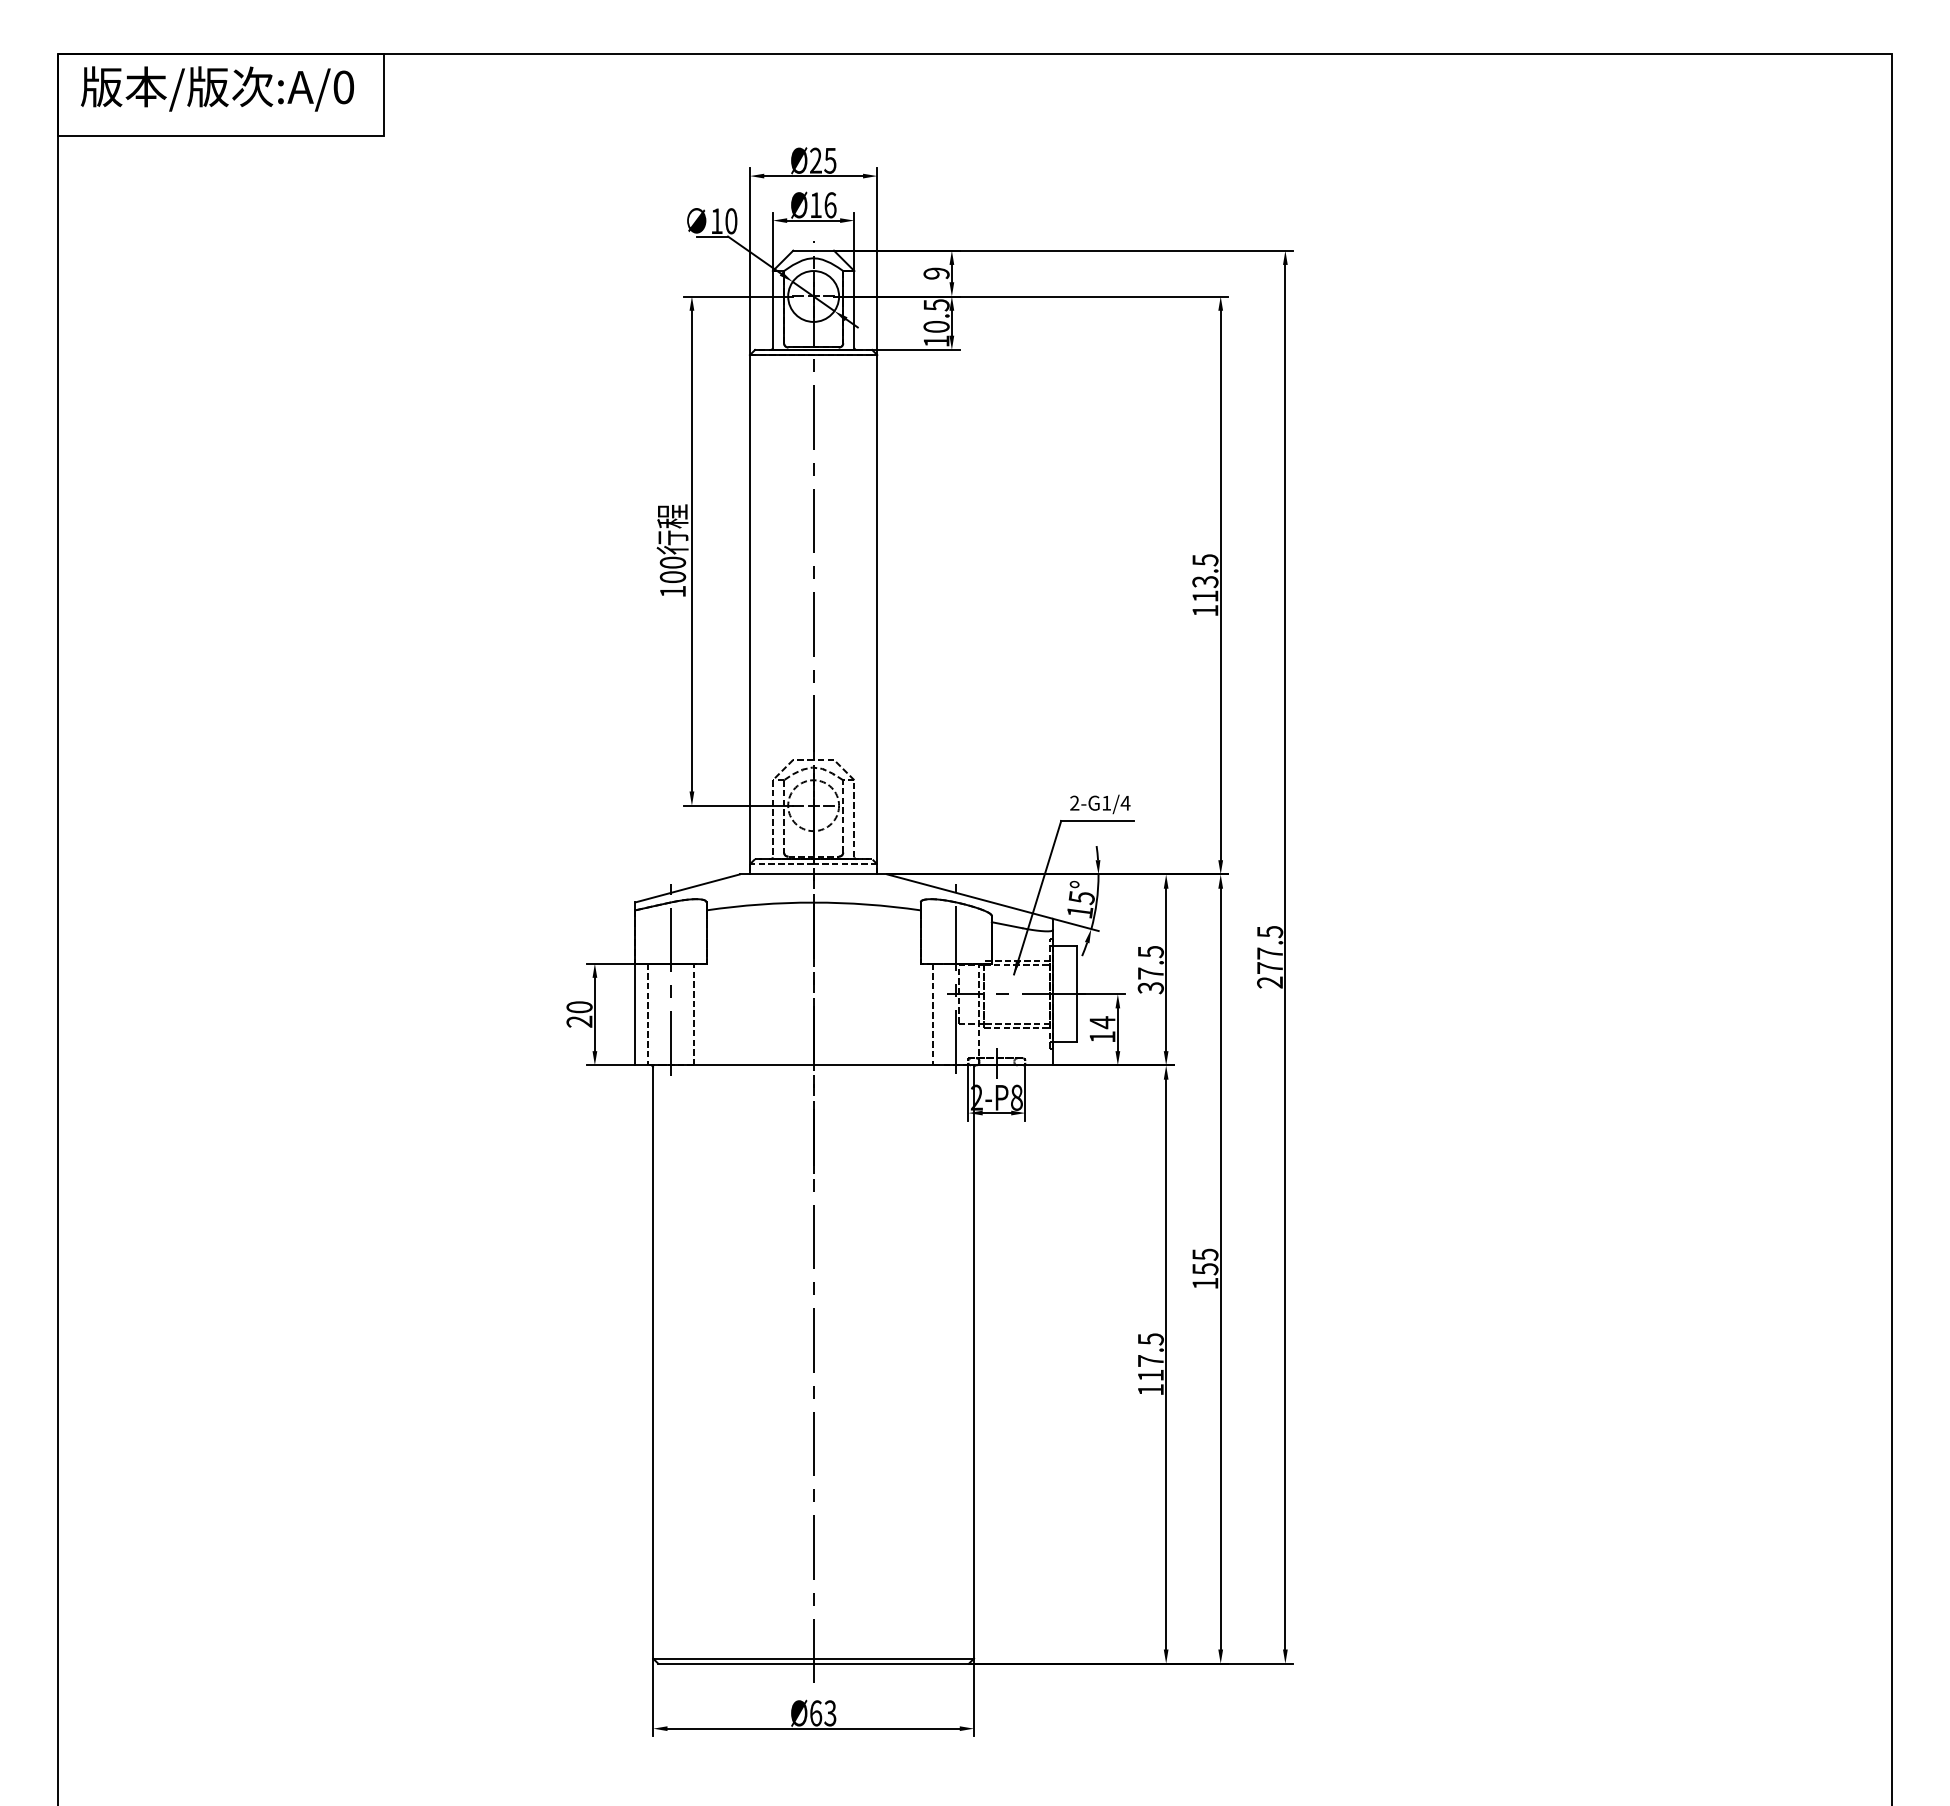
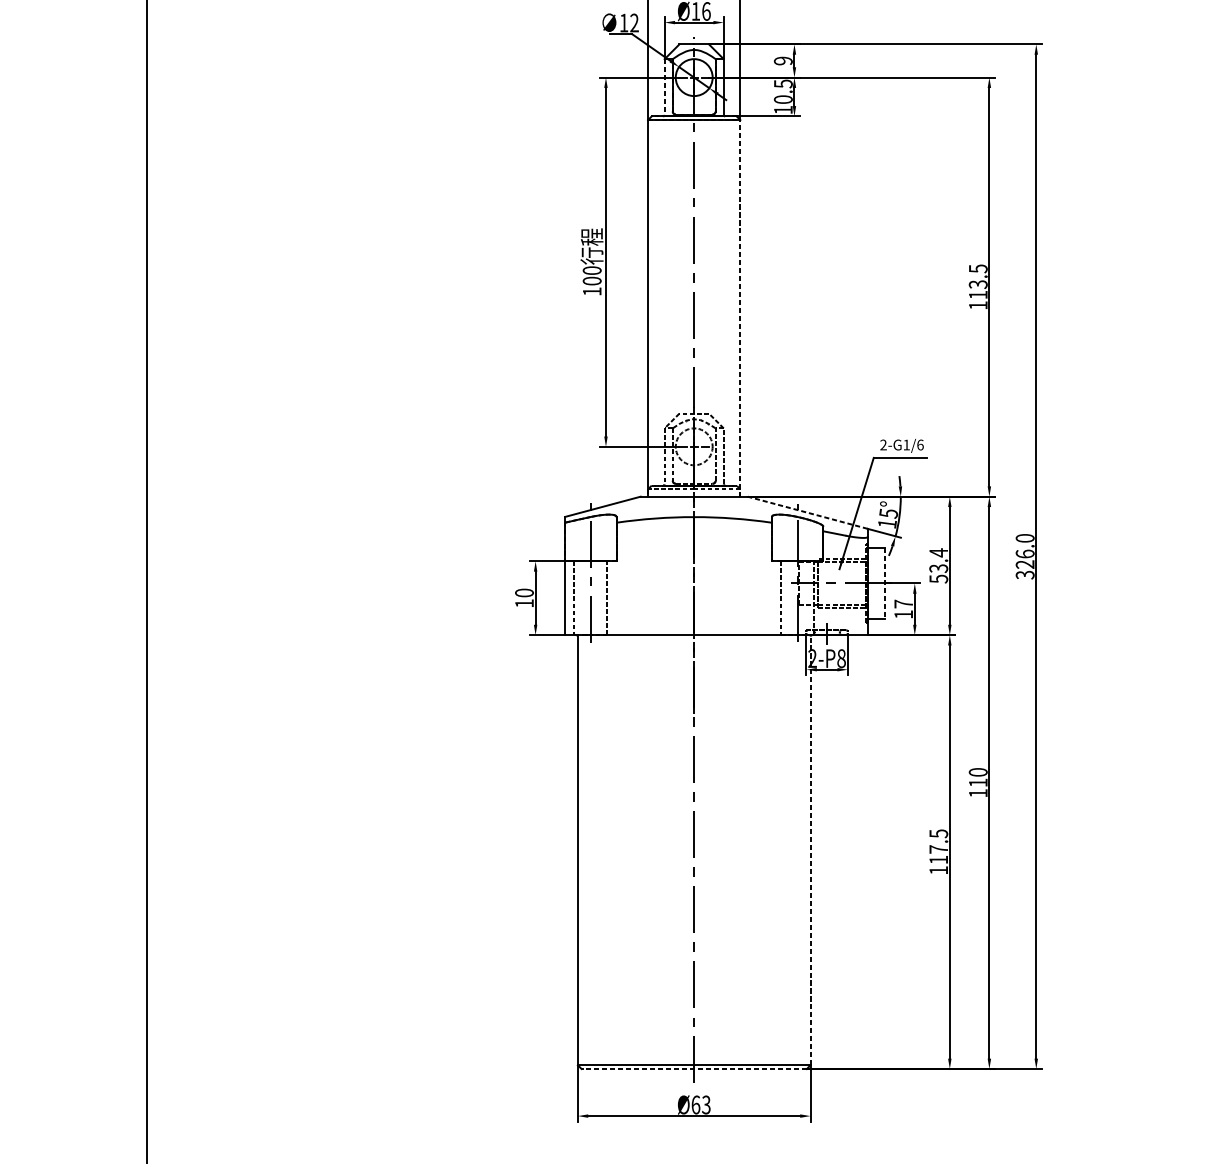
text: (731, 221) -> (634, 23), 10 -> 12
line: (772, 309) -> (664, 87), solid -> dashed
line: (877, 614) -> (740, 308), solid -> dashed
text: (1125, 802) -> (920, 444), 2-G1/4 -> 2-G1/6
line: (970, 896) -> (807, 512), solid -> dashed
text: (1270, 957) -> (1025, 556), 277.5 -> 326.0
text: (1150, 969) -> (938, 565), 37.5 -> 53.4
line: (1077, 994) -> (885, 583), solid -> dashed
text: (579, 1021) -> (524, 603), 20 -> 10
text: (1102, 1022) -> (903, 604), 14 -> 17
text: (1205, 1261) -> (978, 777), 155 -> 110
line: (974, 1363) -> (810, 851), solid -> dashed
line: (813, 1663) -> (694, 1068), solid -> dashed

